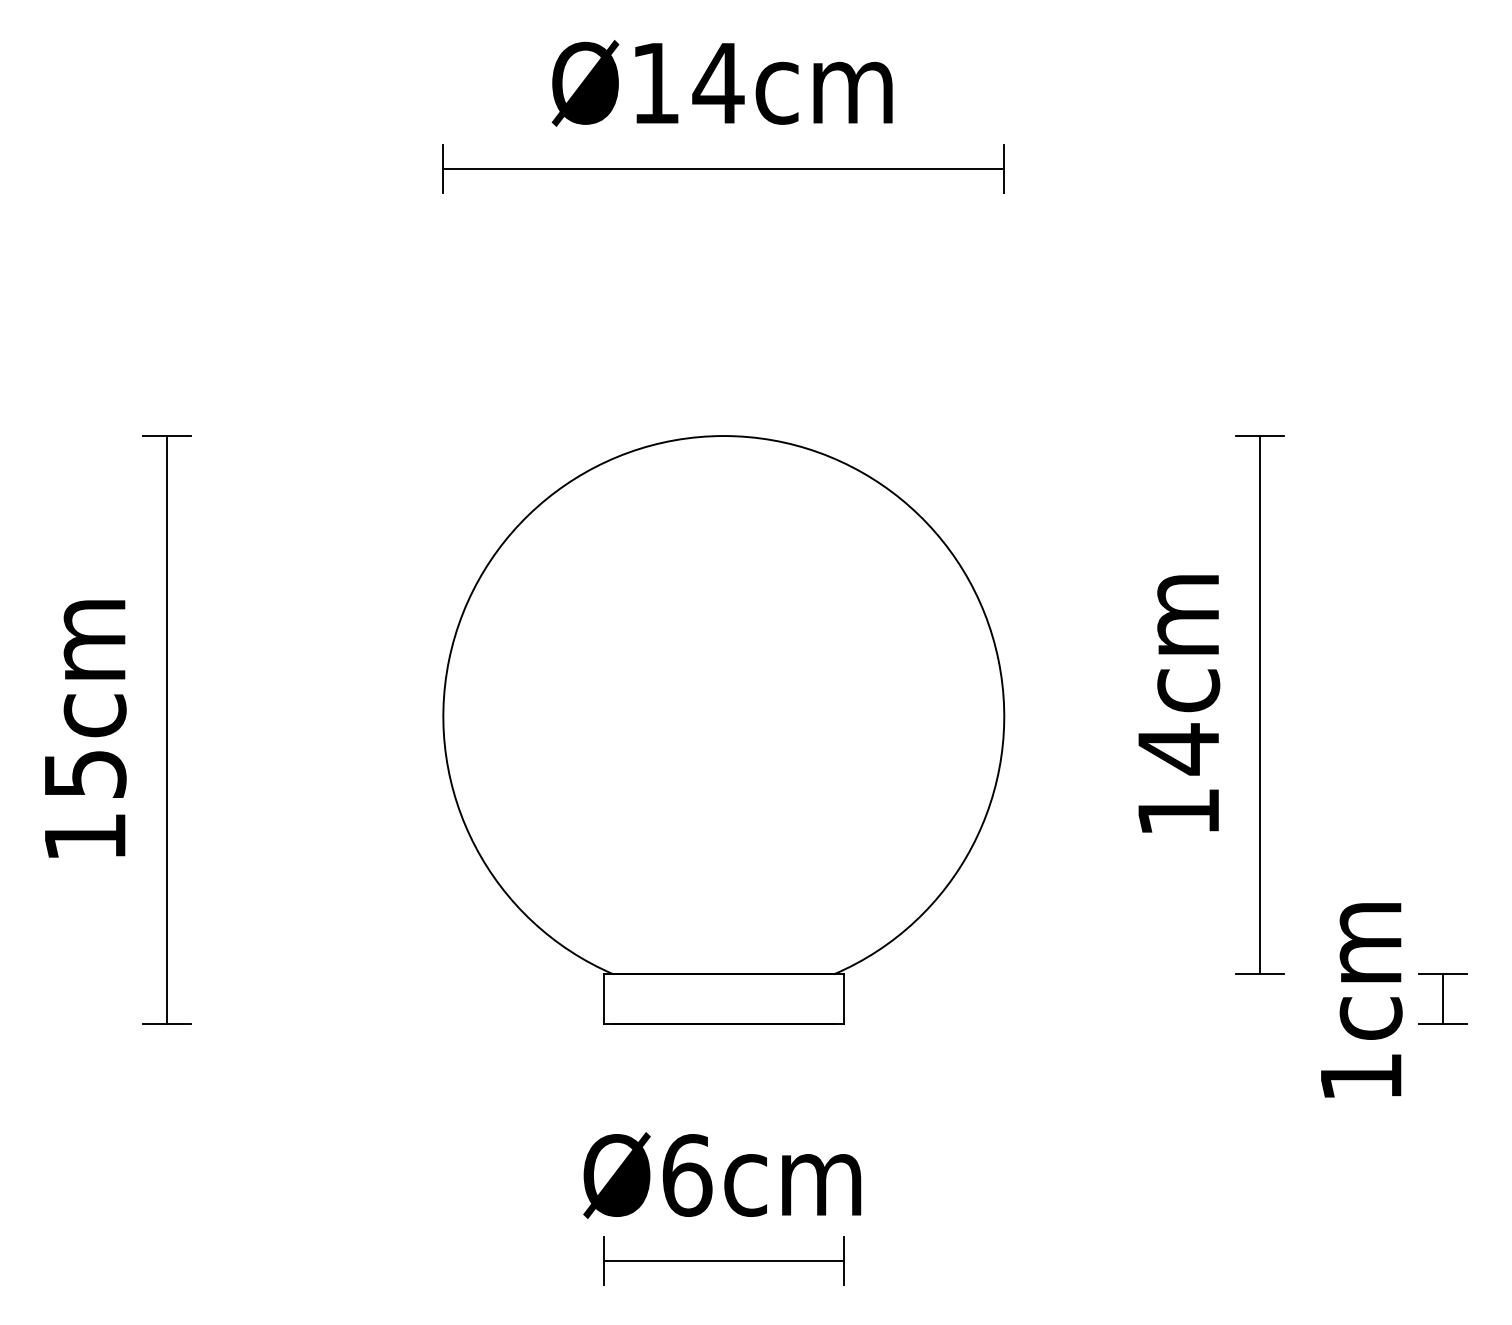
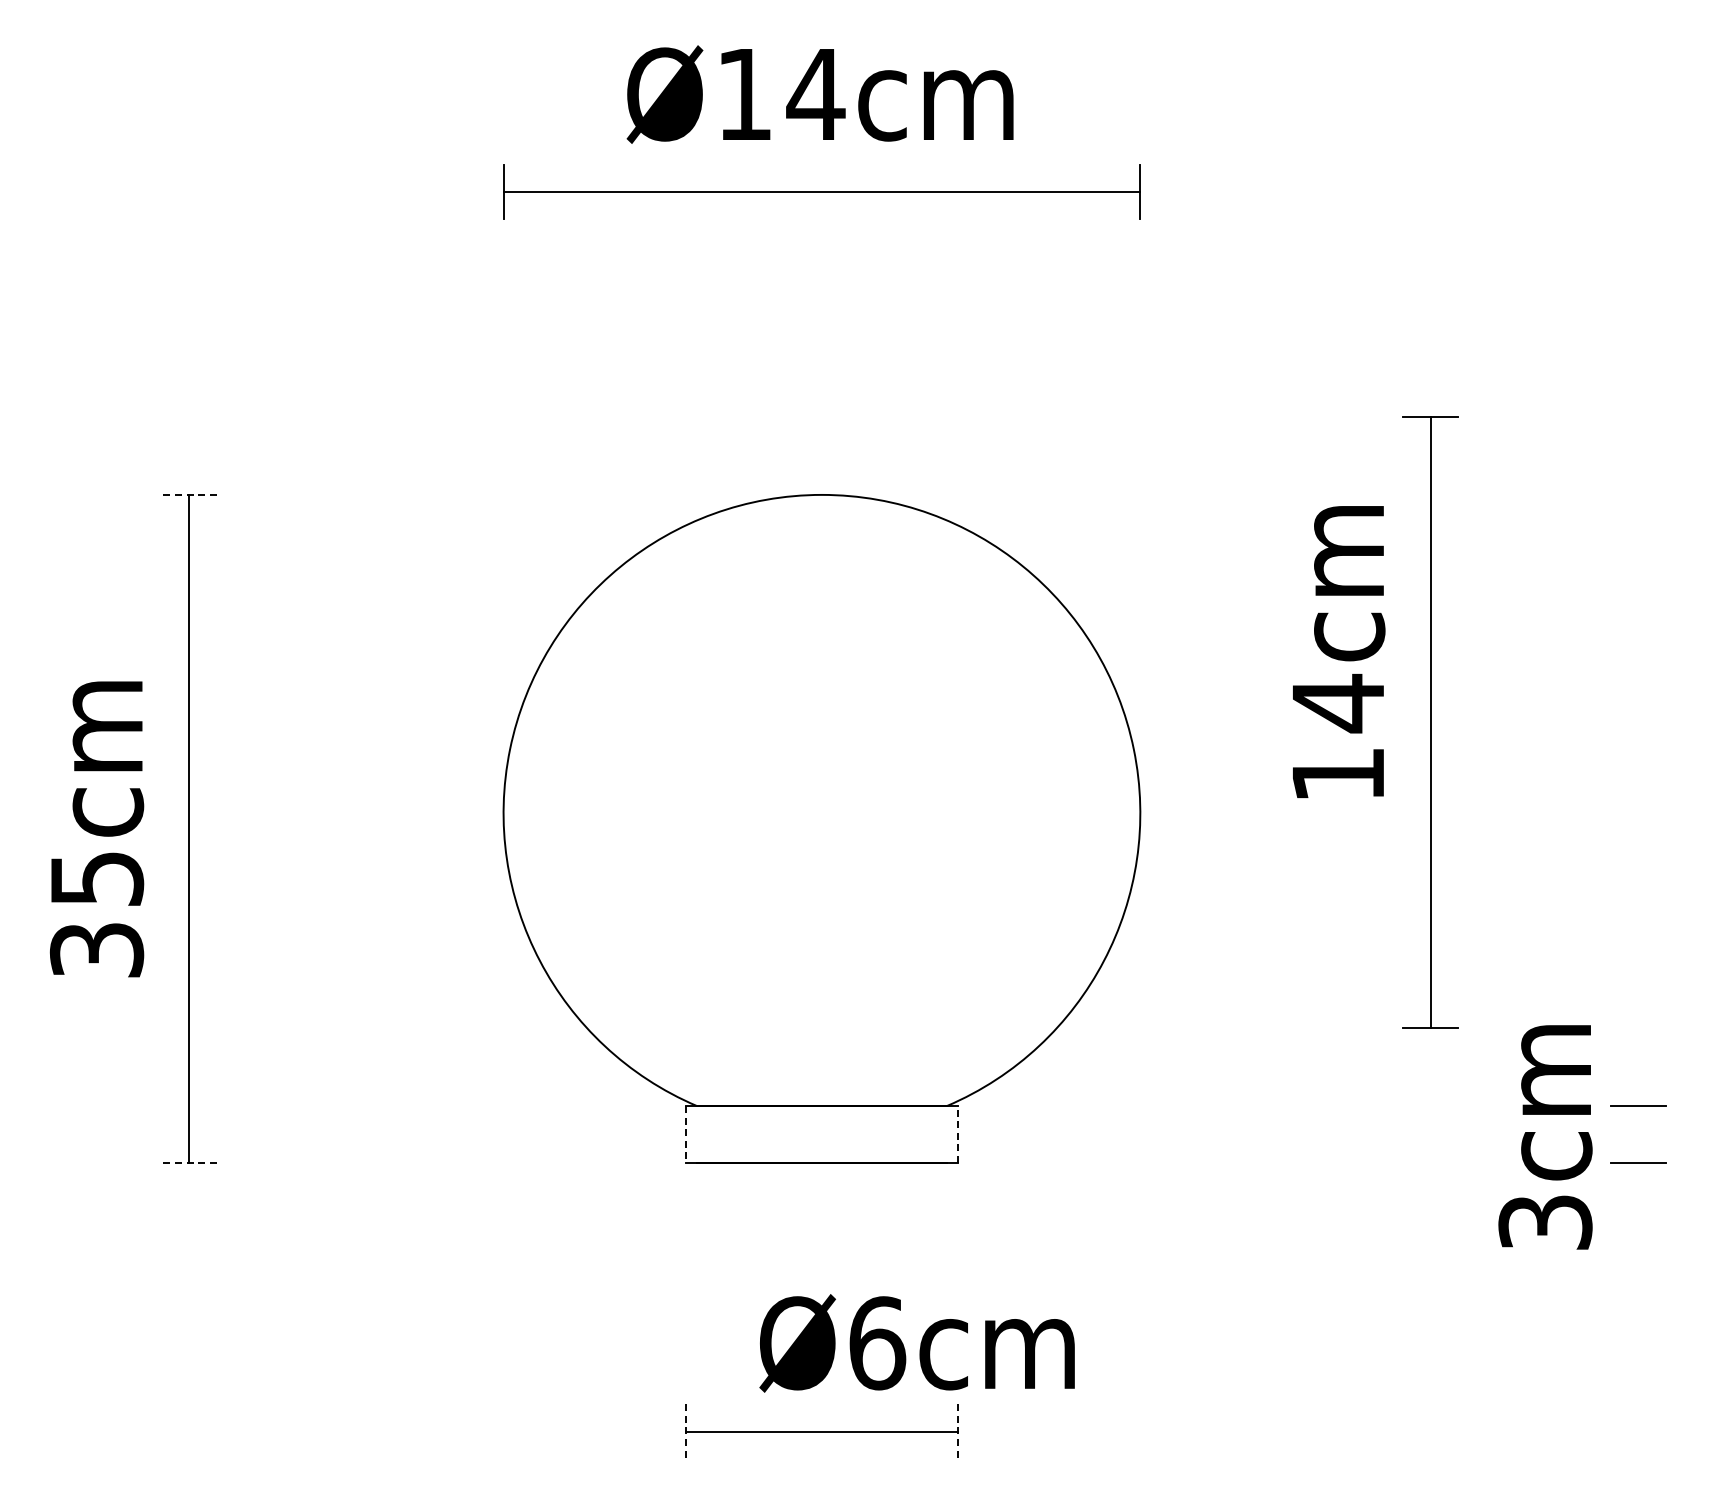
line: (165, 435) -> (188, 494), solid -> dashed
text: (1179, 703) -> (1339, 651), moved
part: (1259, 705) -> (1430, 722), moved
text: (84, 837) -> (96, 950), 15cm -> 35cm
line: (844, 998) -> (958, 1133), solid -> dashed
line: (603, 999) -> (685, 1134), solid -> dashed
line: (1443, 999) -> (1638, 1134), removed
line: (165, 1024) -> (188, 1162), solid -> dashed
text: (1361, 1076) -> (1545, 1222), 1cm -> 3cm
text: (721, 1175) -> (916, 1343), moved
line: (603, 1261) -> (685, 1432), solid -> dashed
line: (844, 1261) -> (958, 1432), solid -> dashed

